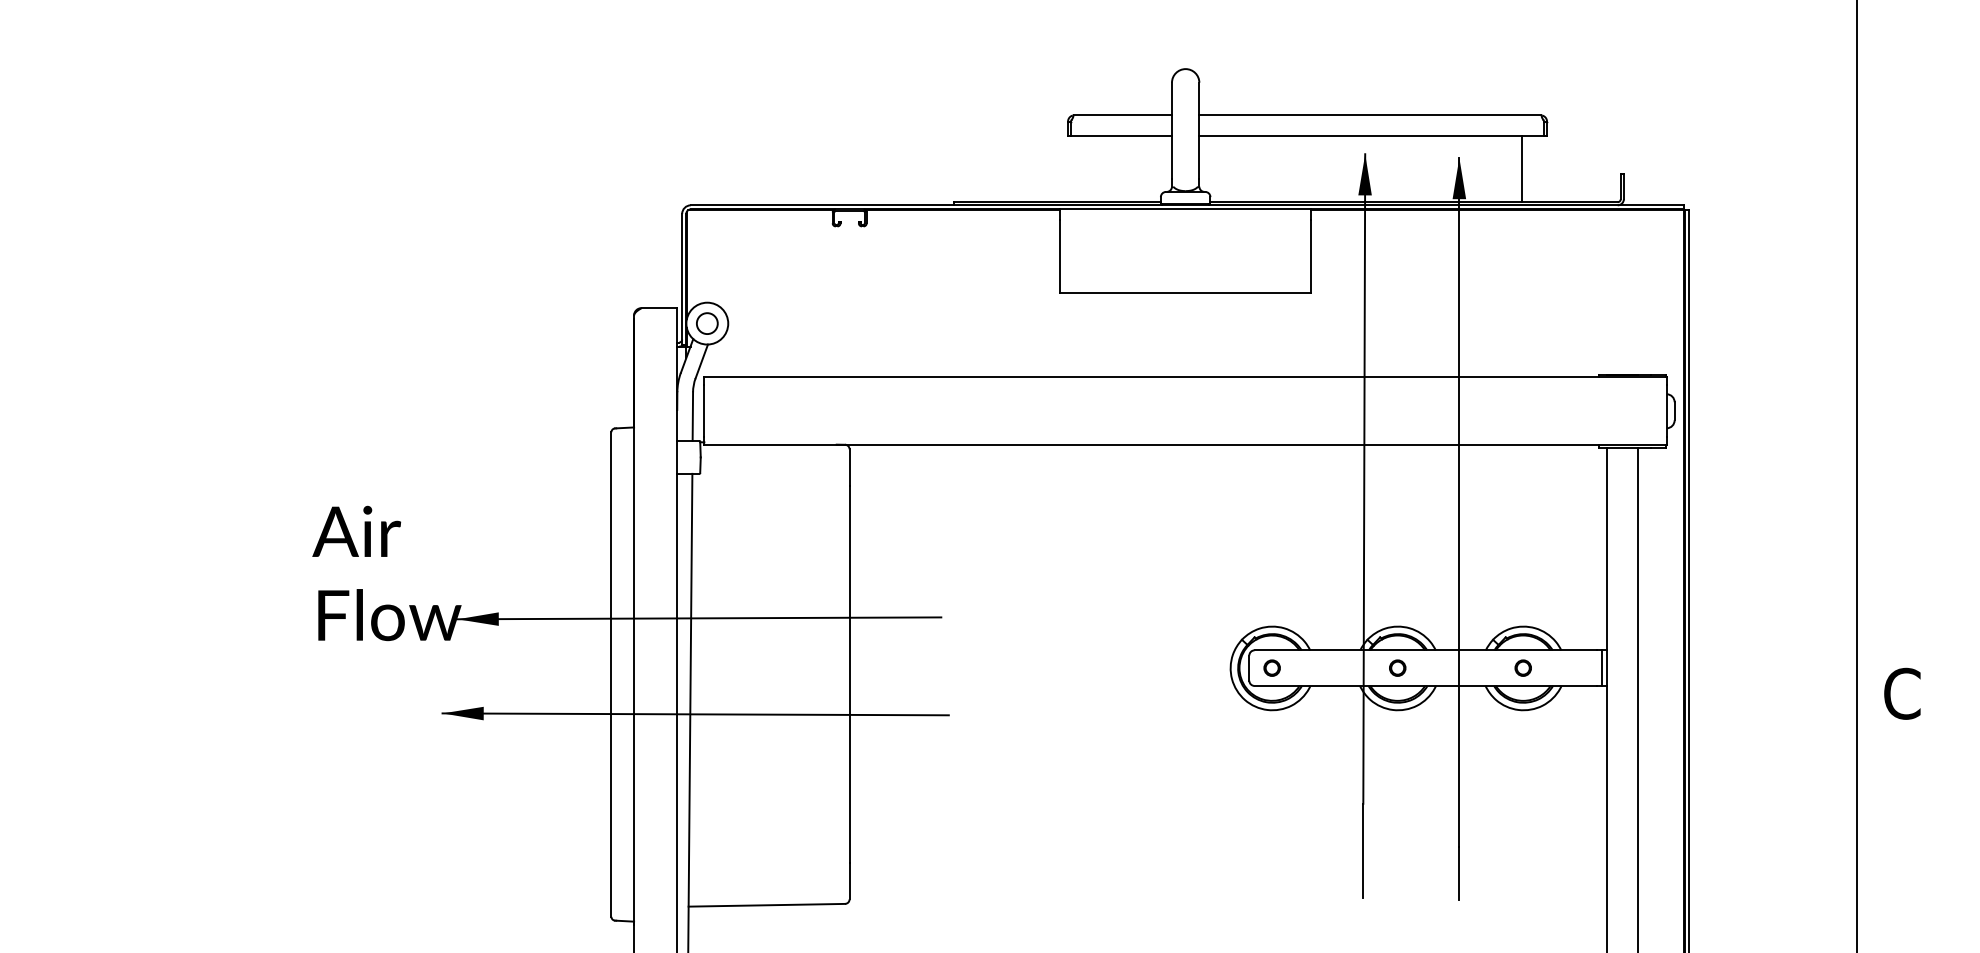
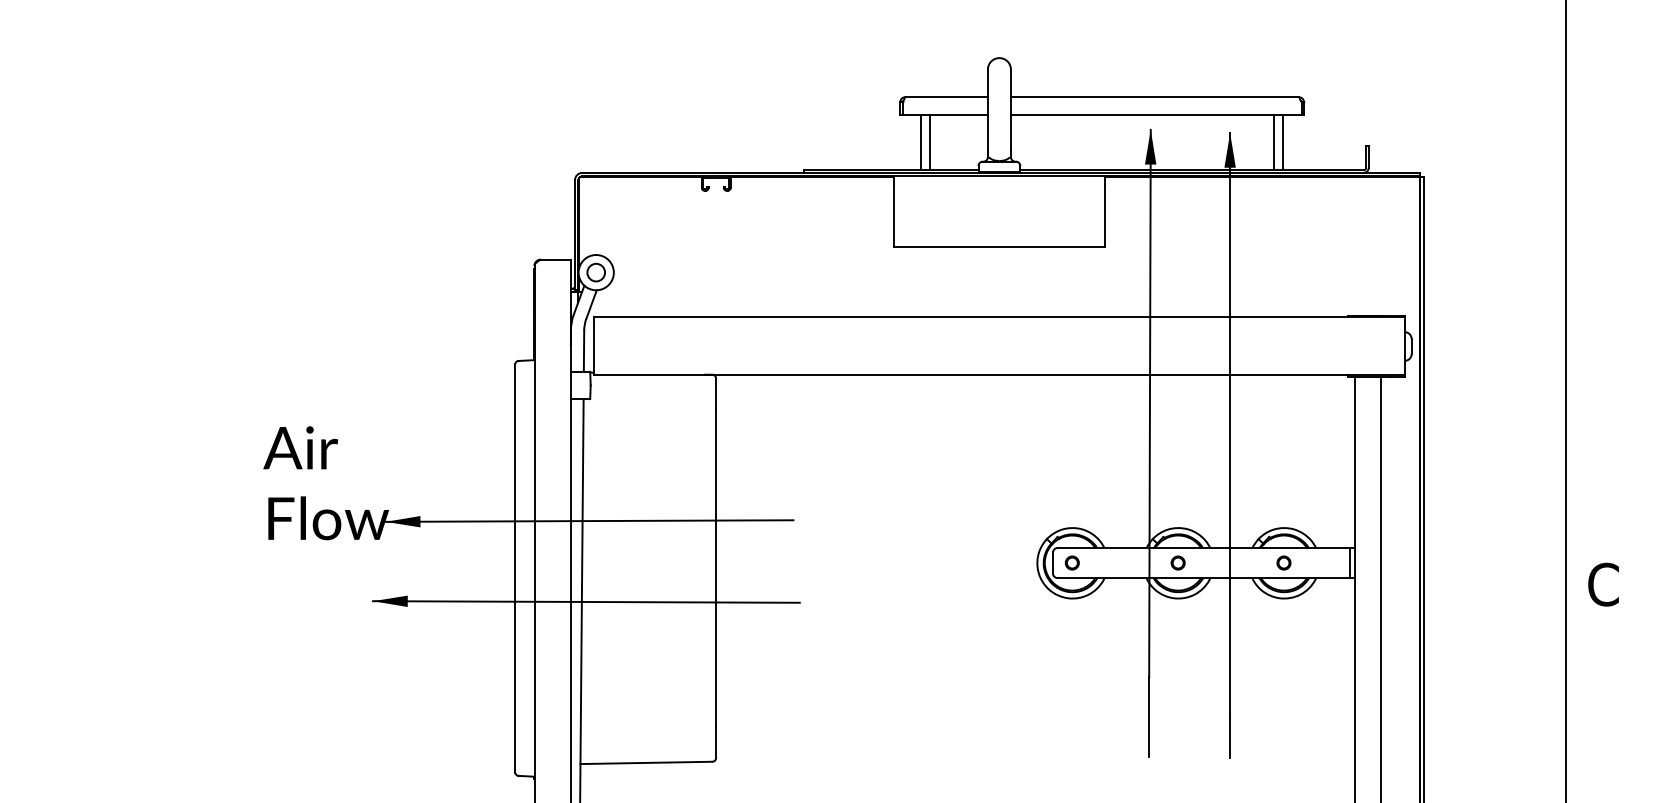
line: (1093, 169) -> (921, 142), added
line: (1103, 169) -> (930, 142), added
line: (1511, 169) -> (1274, 142), added

